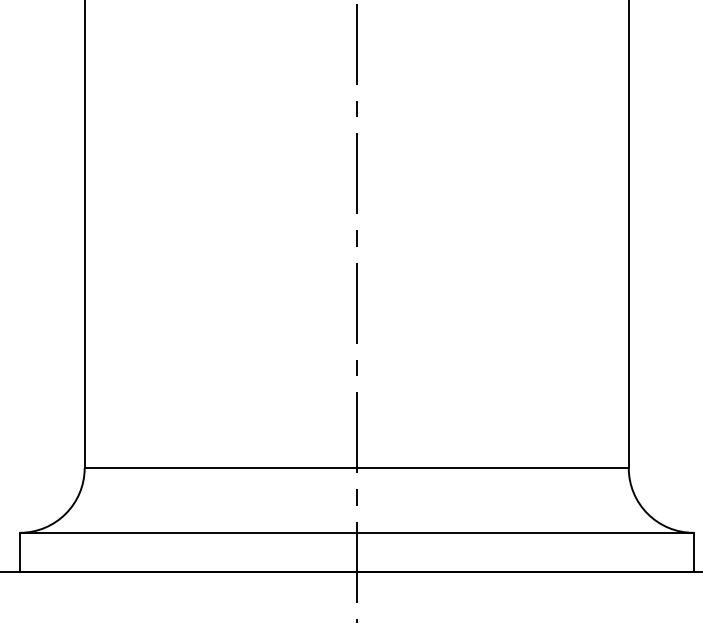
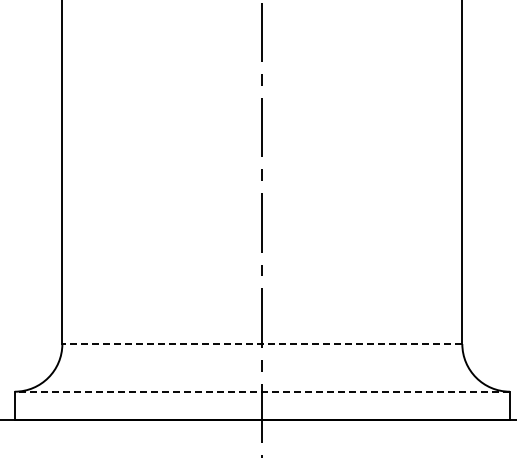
line: (356, 468) -> (262, 344), solid -> dashed
line: (356, 532) -> (262, 391), solid -> dashed

